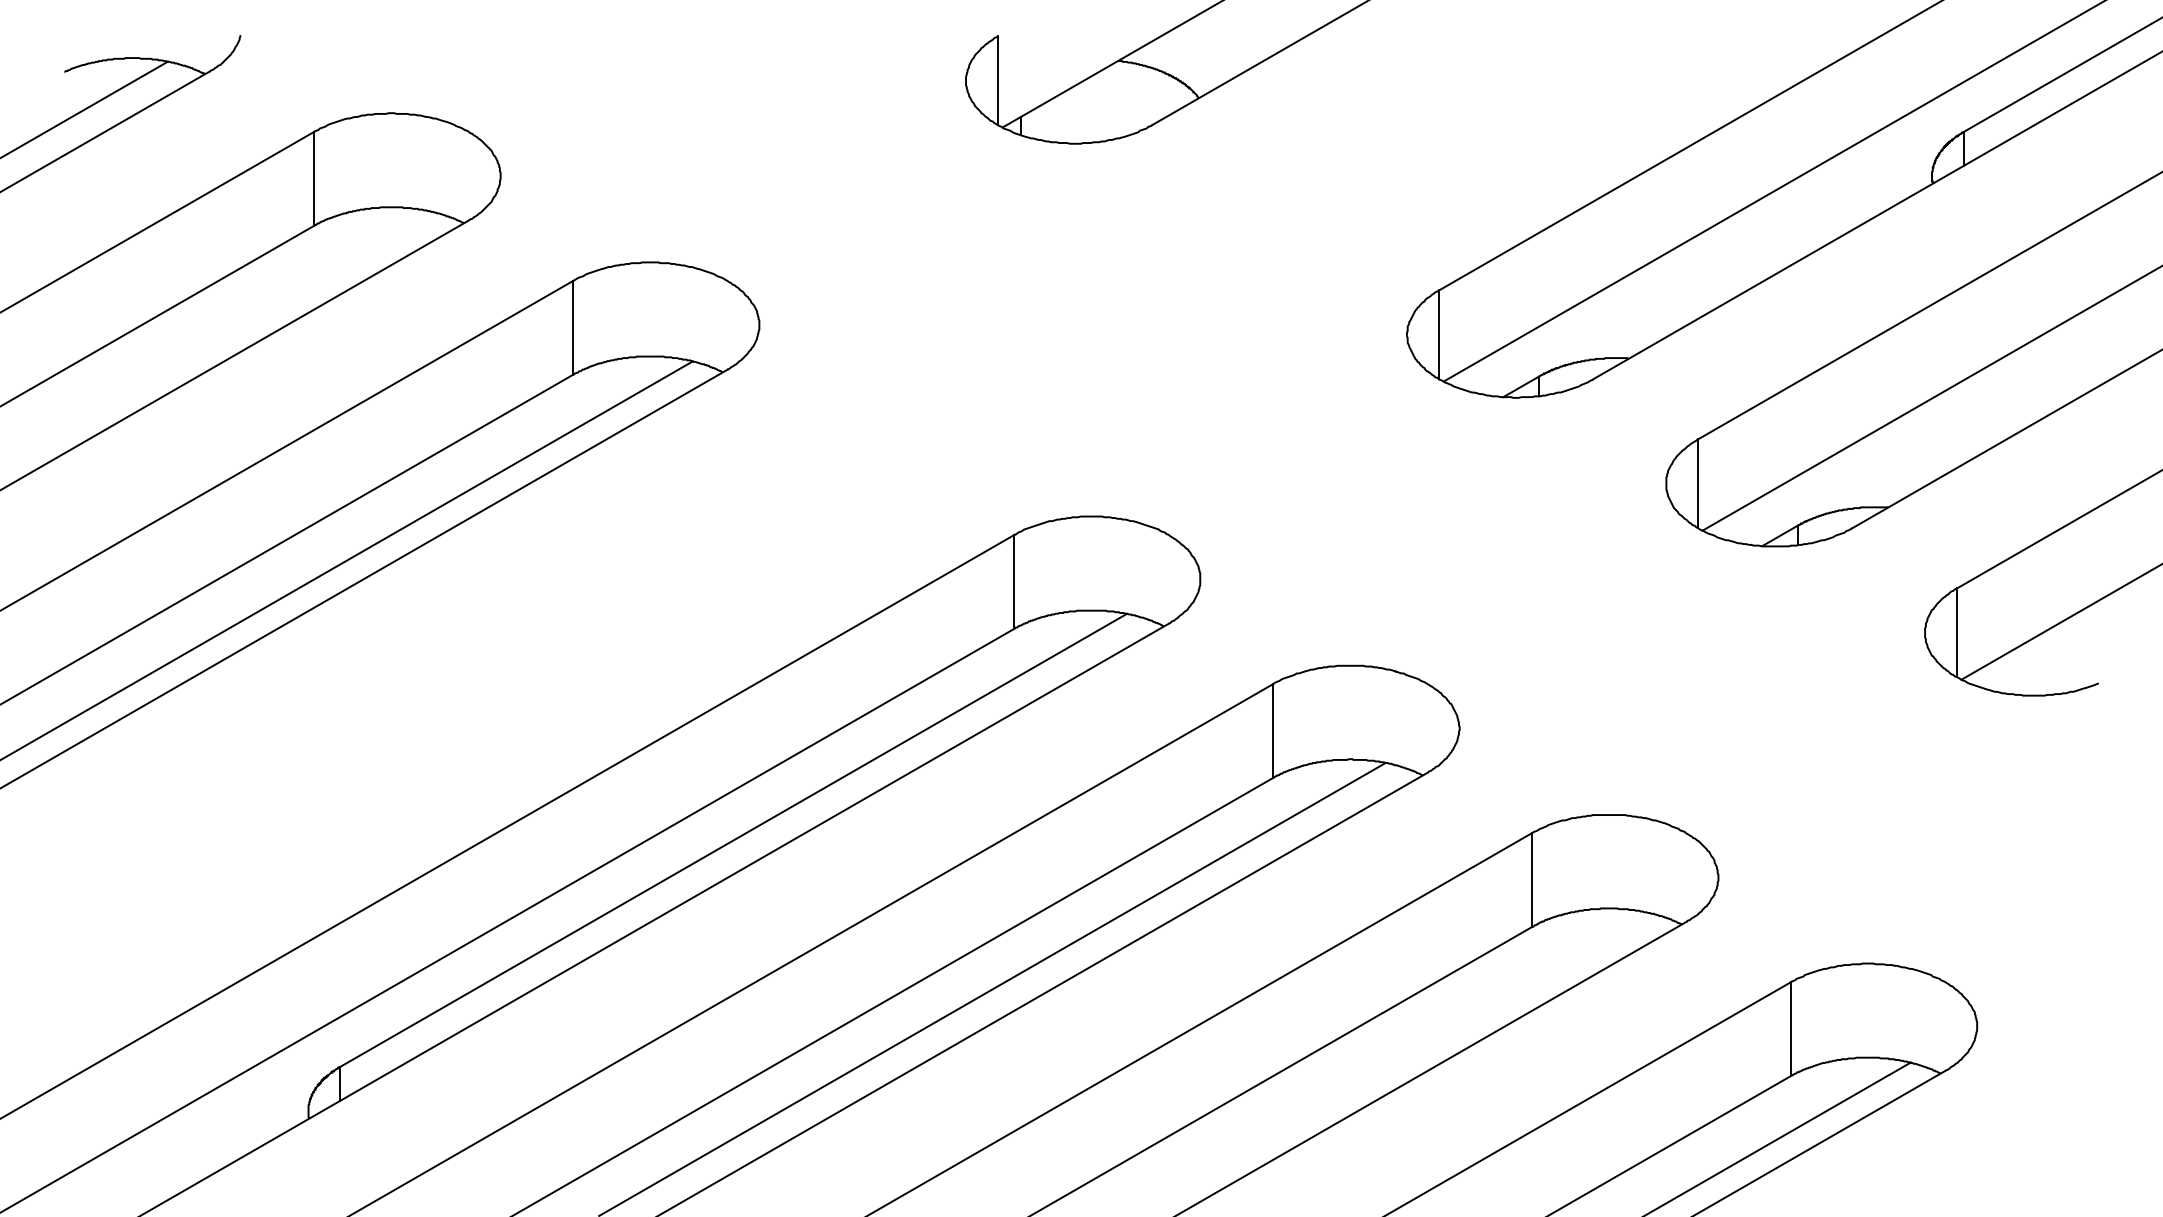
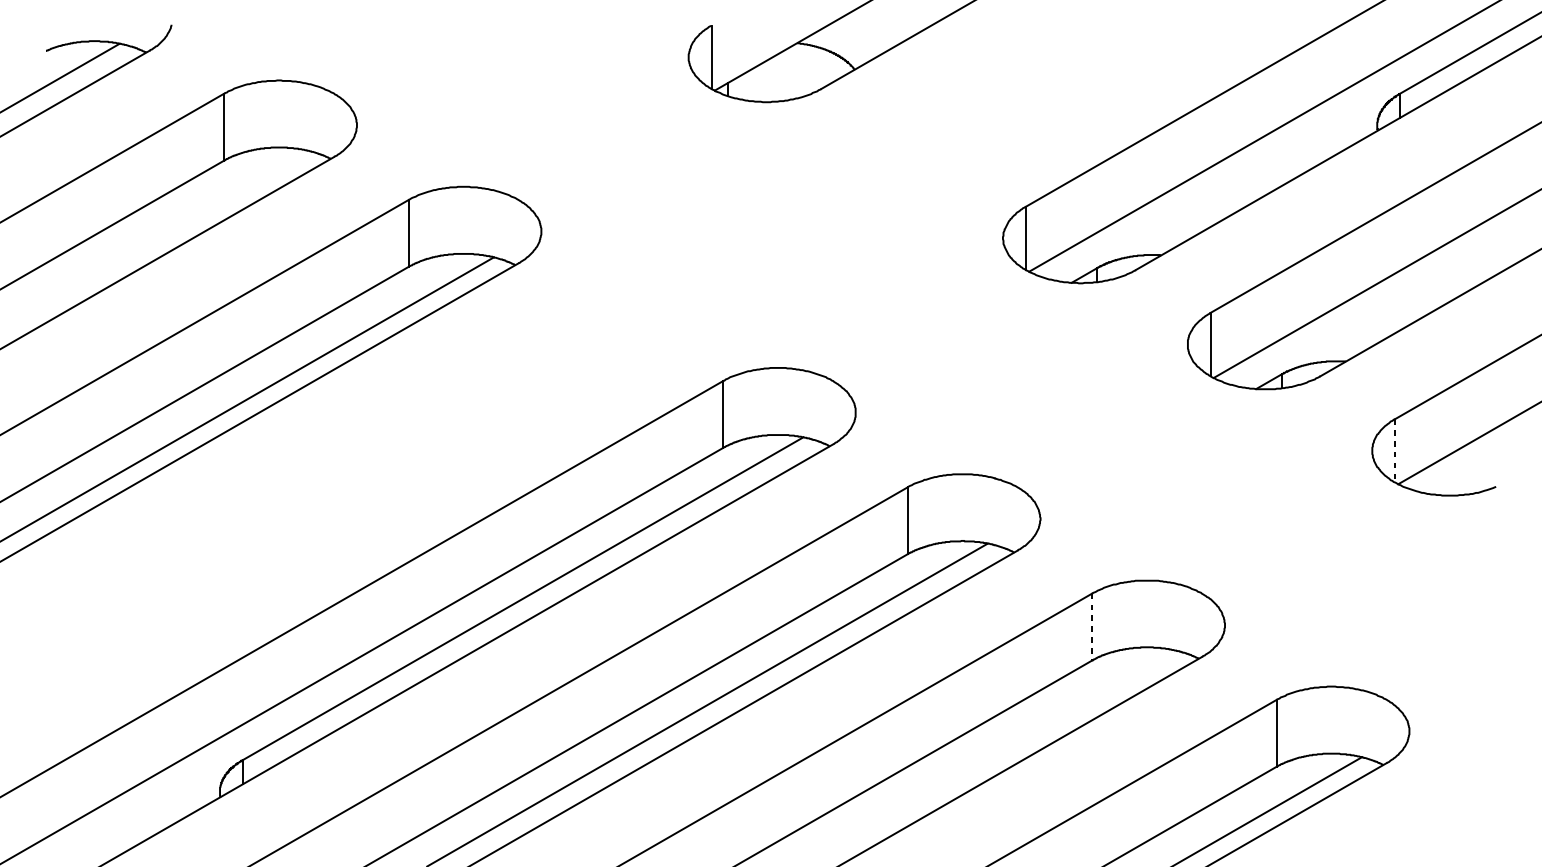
line: (1956, 633) -> (1394, 451), solid -> dashed
line: (1532, 880) -> (1092, 627), solid -> dashed

